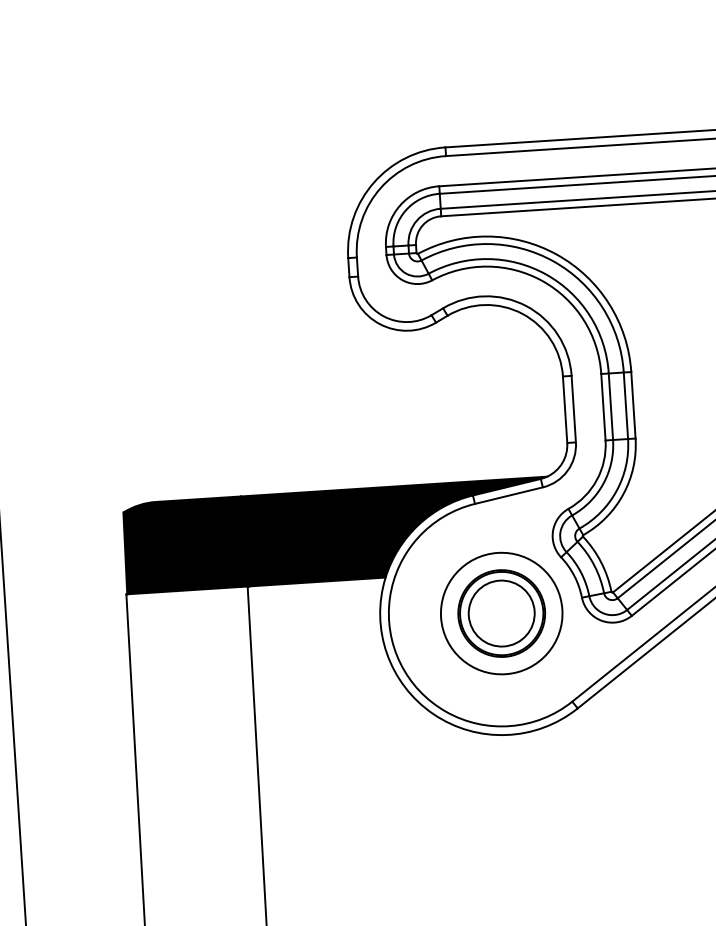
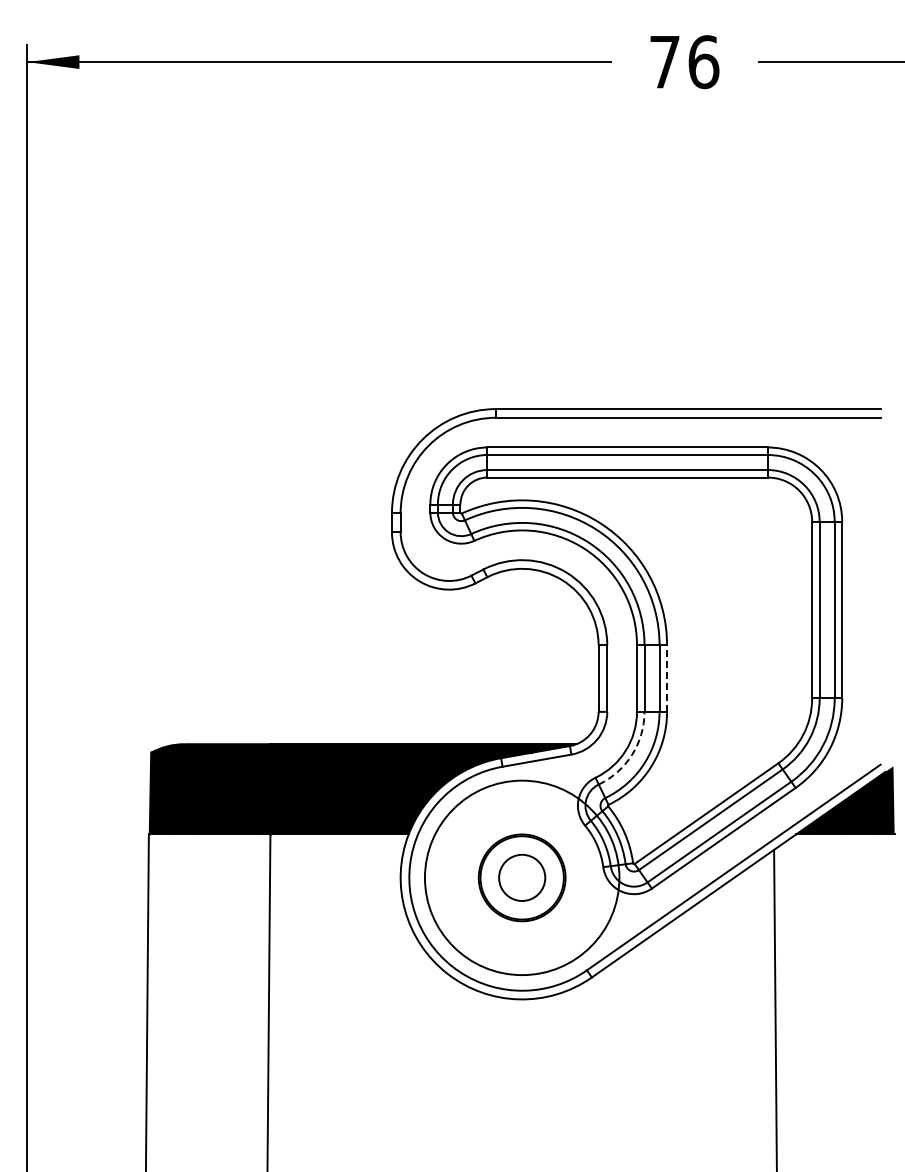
line: (633, 405) -> (667, 678), solid -> dashed
arc: (603, 483) -> (632, 754), solid -> dashed
circle: (501, 613) -> (521, 877), size x1.6
circle: (502, 613) -> (522, 877), size x0.7

